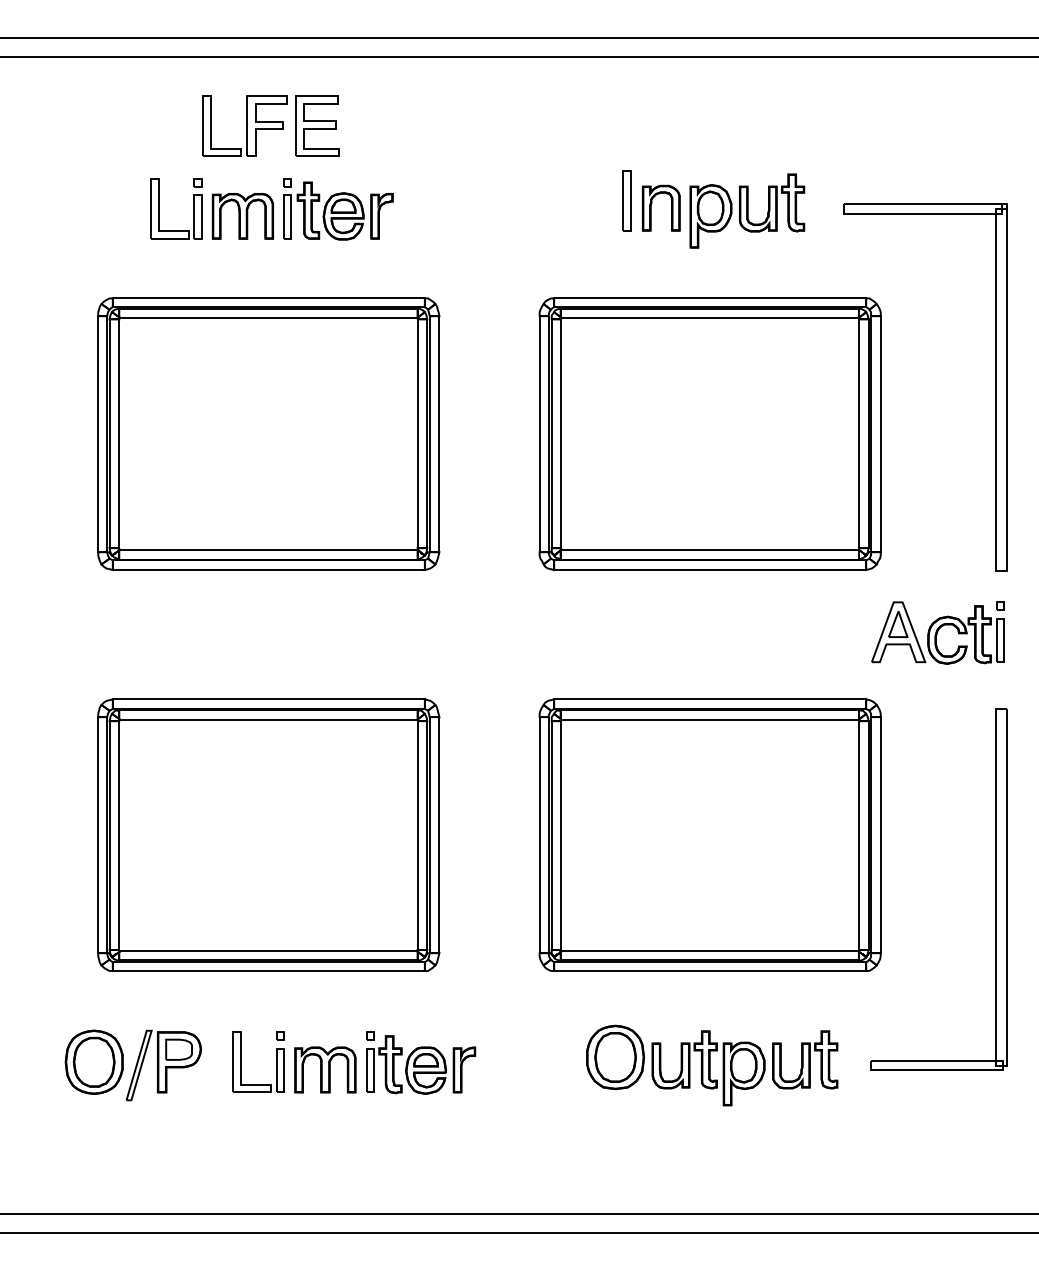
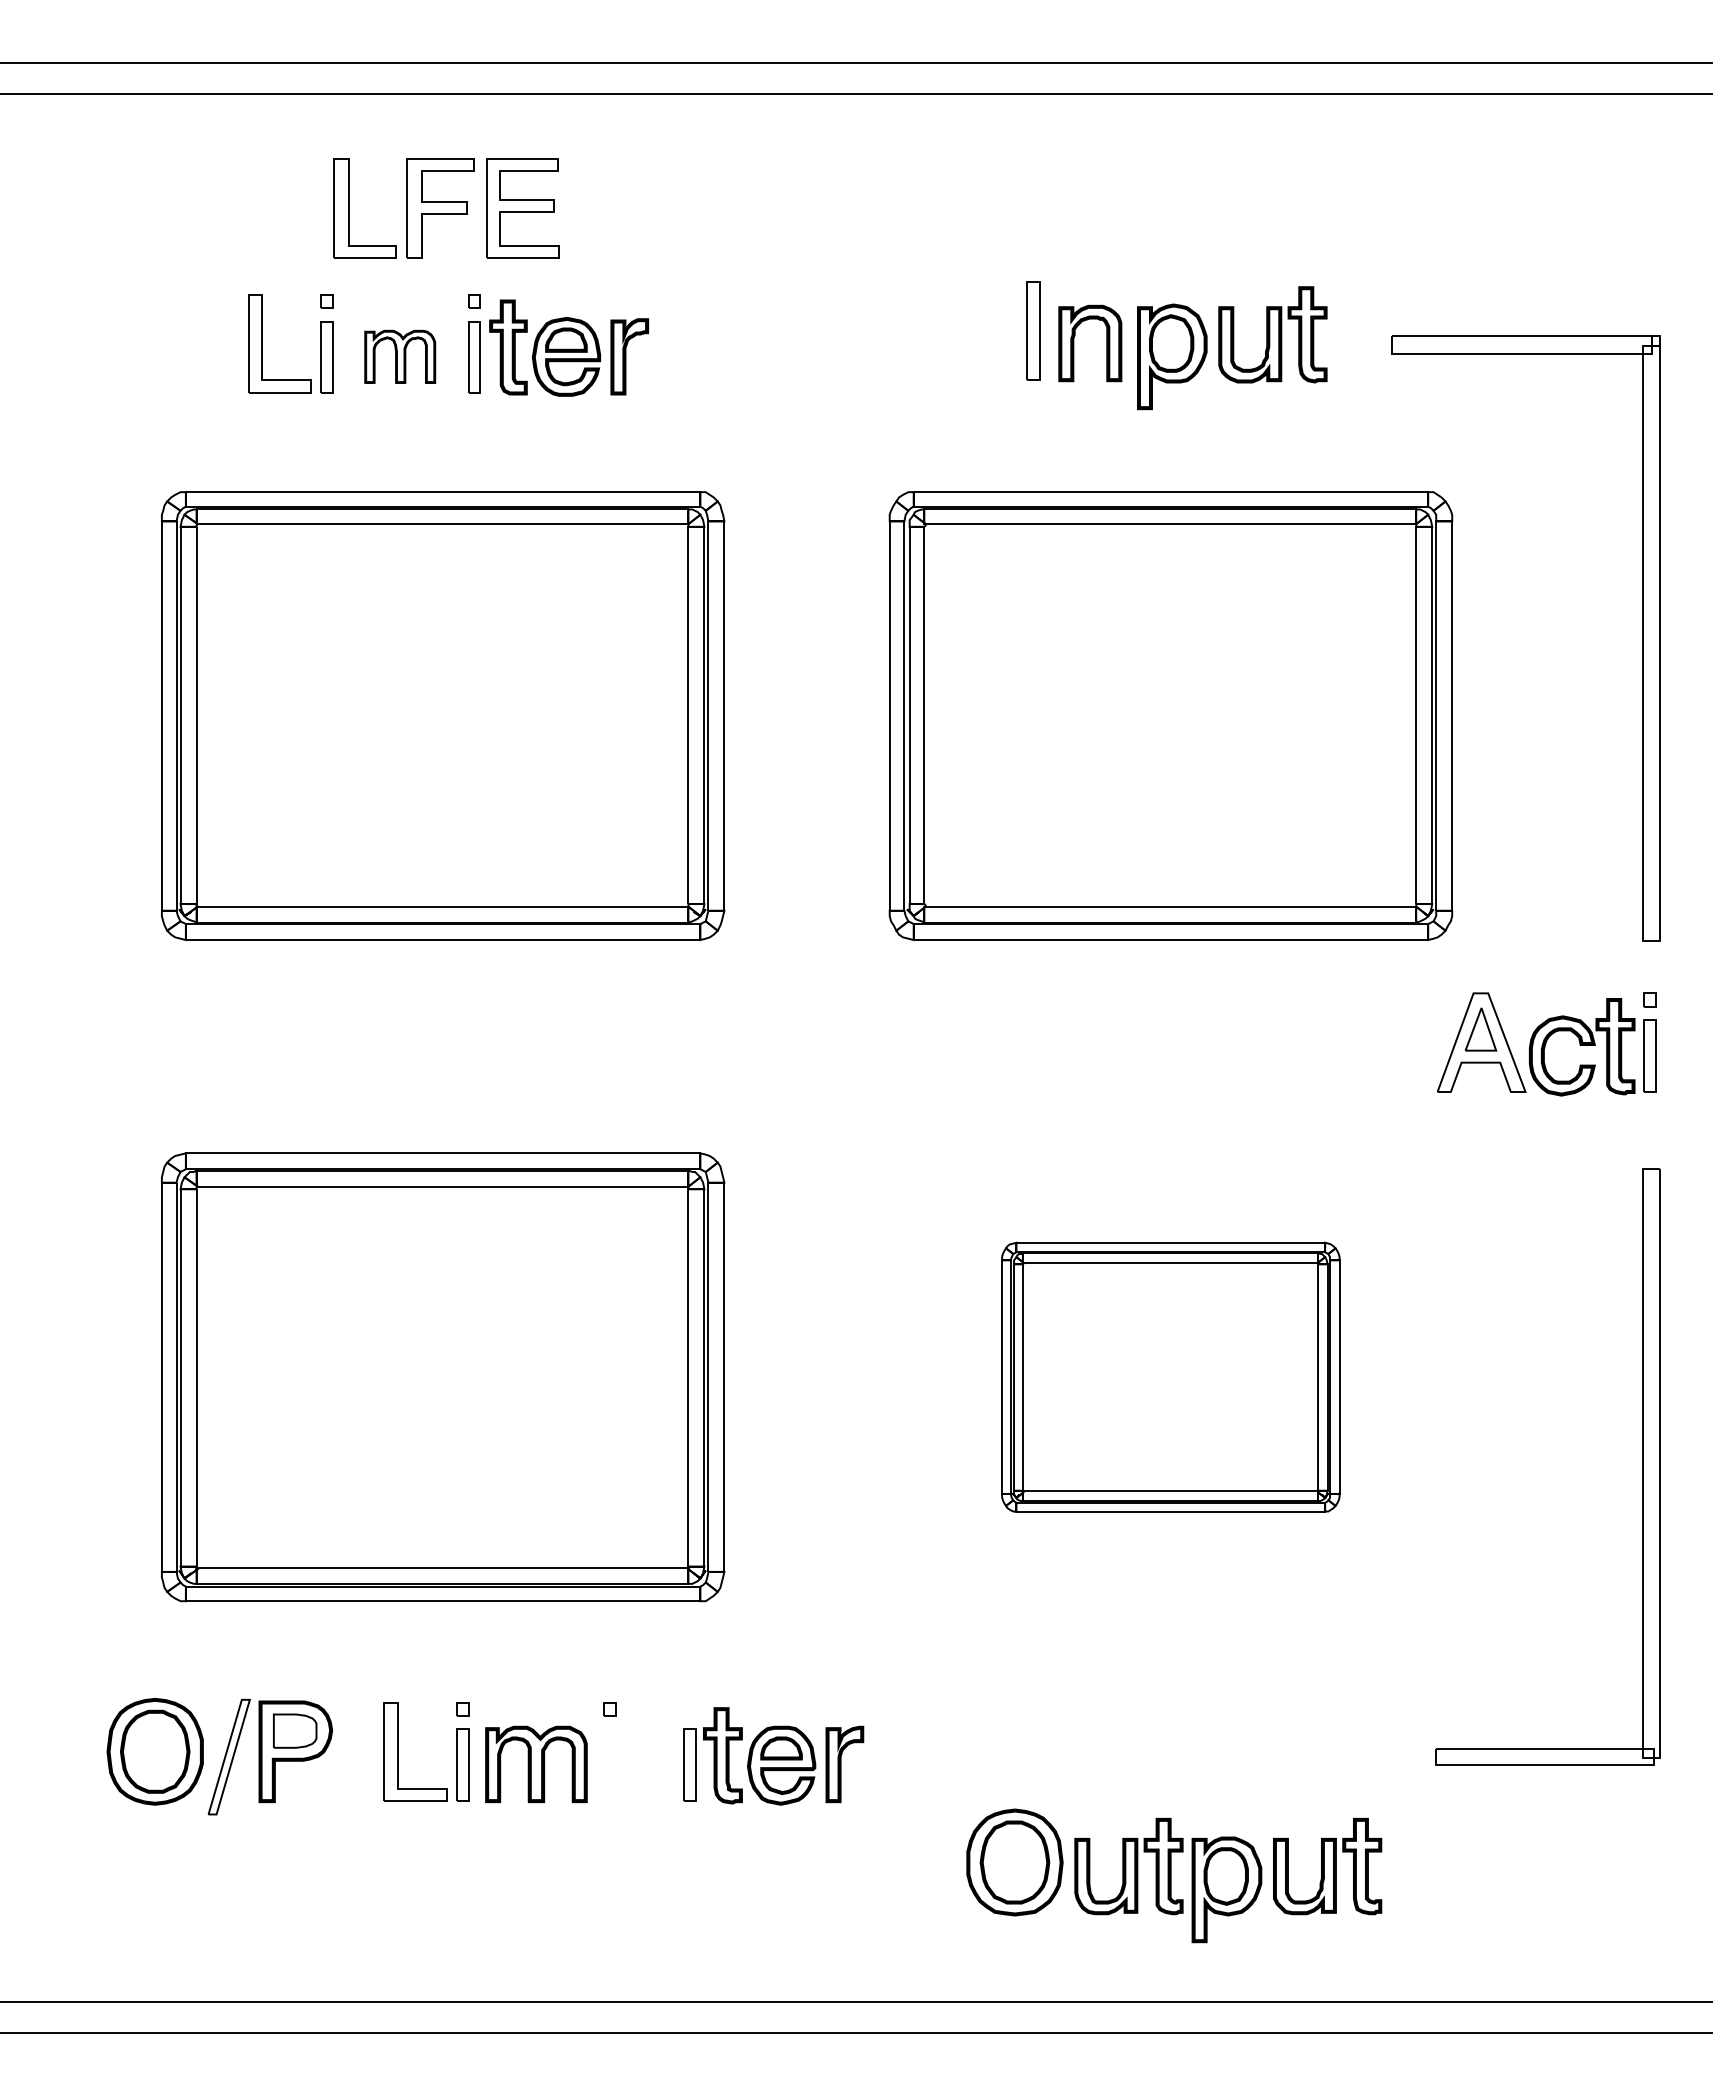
part: (242, 216) -> (399, 357), size x0.7
part: (709, 834) -> (1169, 1376), size x0.6
part: (421, 1064) -> (774, 1755), moved
part: (712, 1065) -> (1174, 1875), moved

